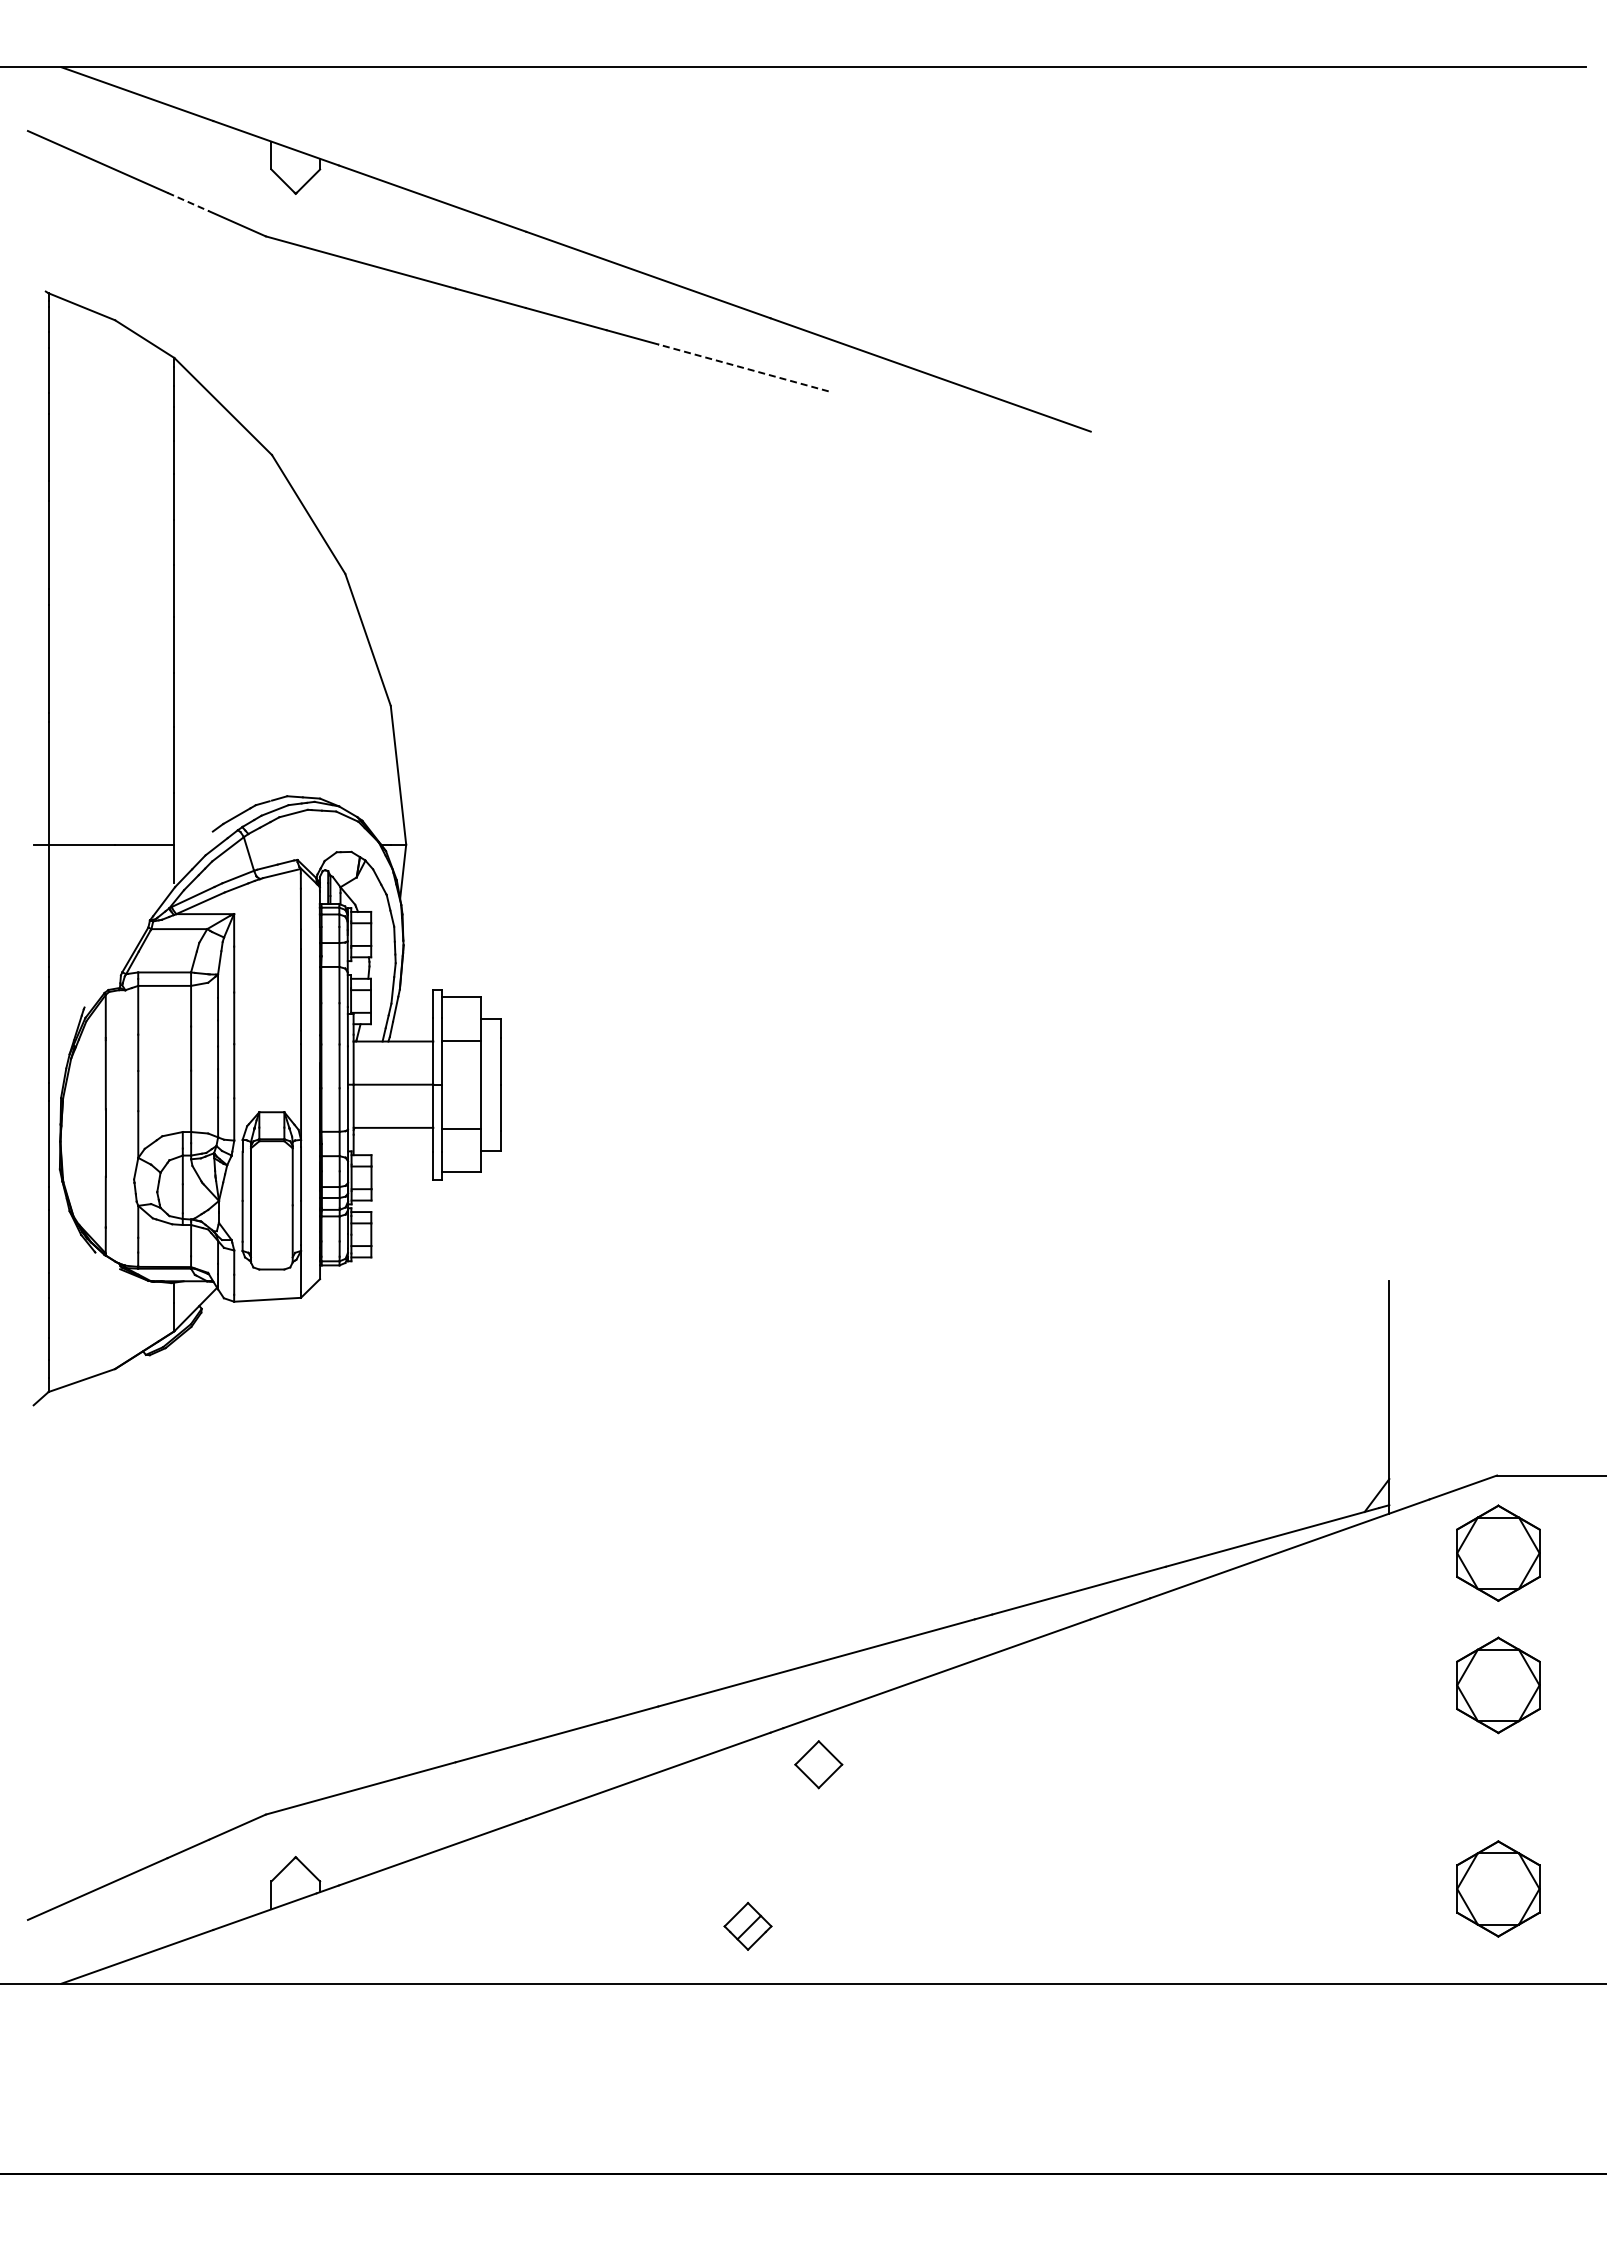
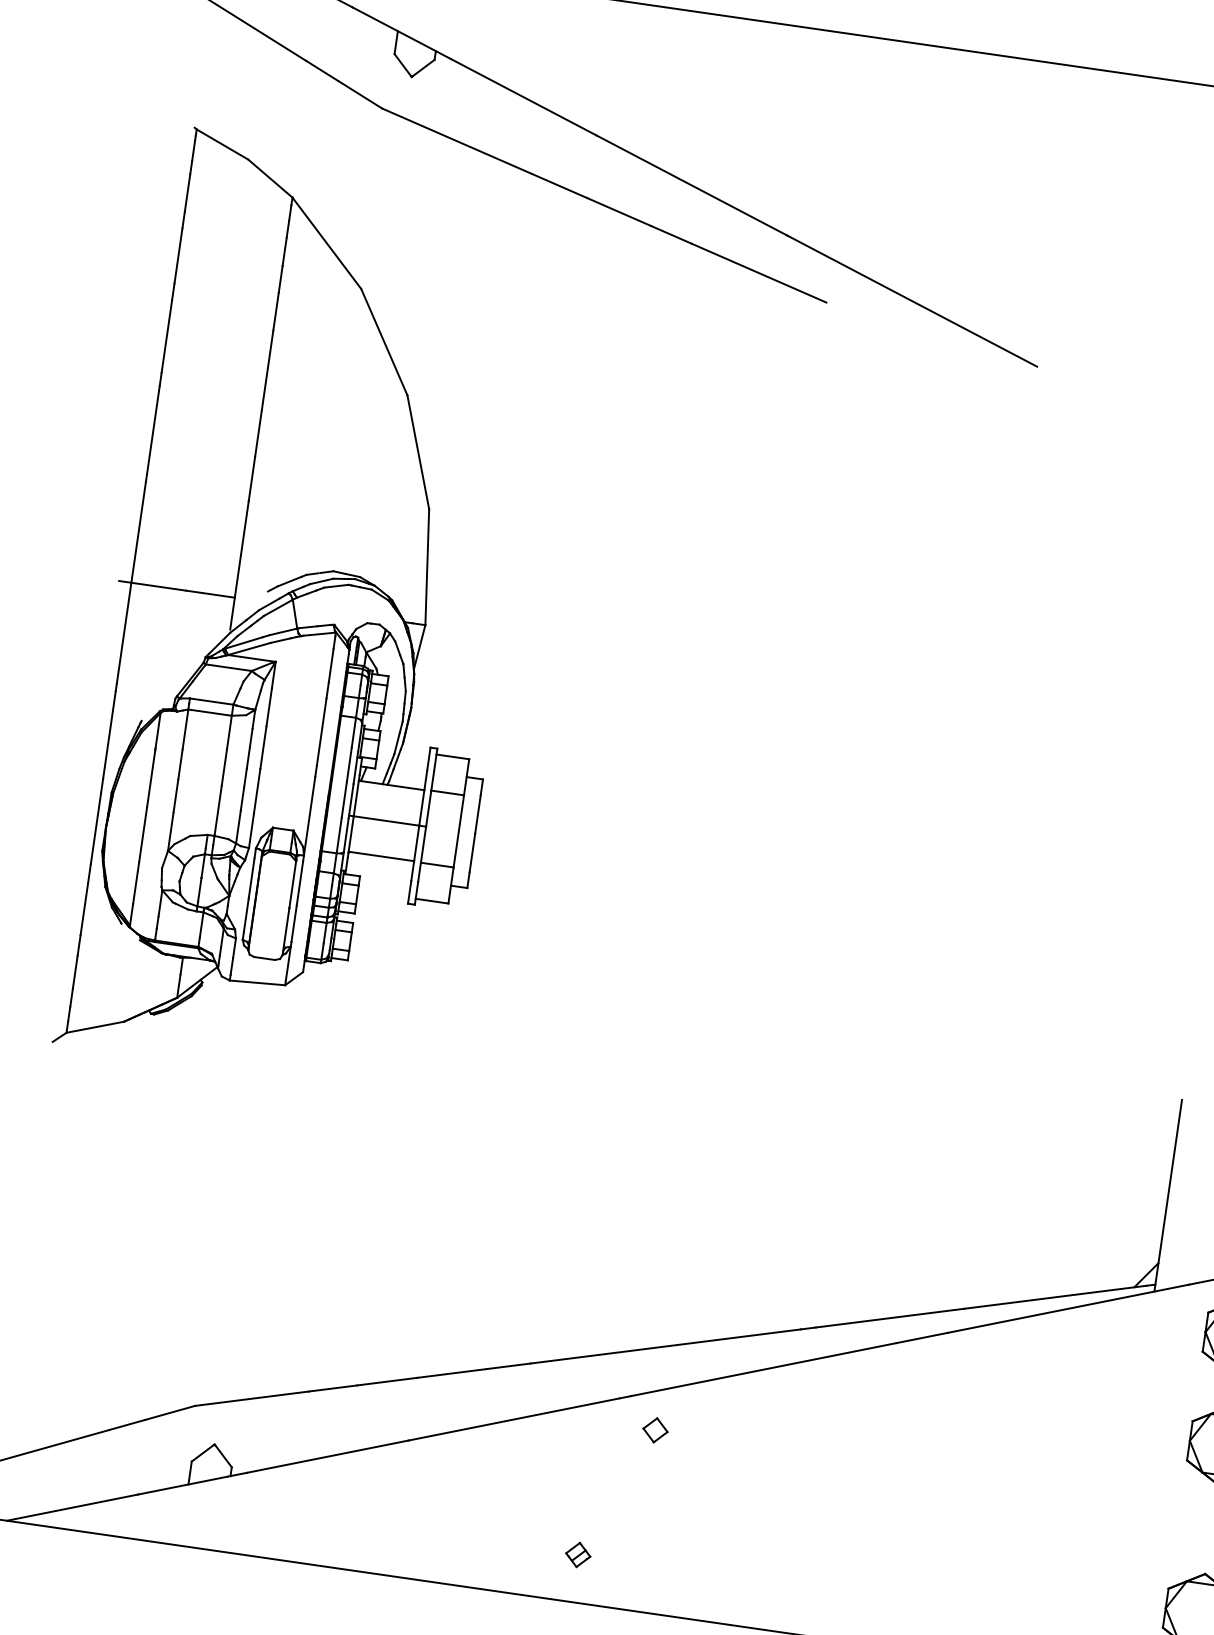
line: (188, 202) -> (322, 71), dashed -> solid
line: (743, 367) -> (759, 272), dashed -> solid
part: (818, 1764) -> (655, 1430), size x0.62
part: (747, 1926) -> (577, 1554), size x0.62

